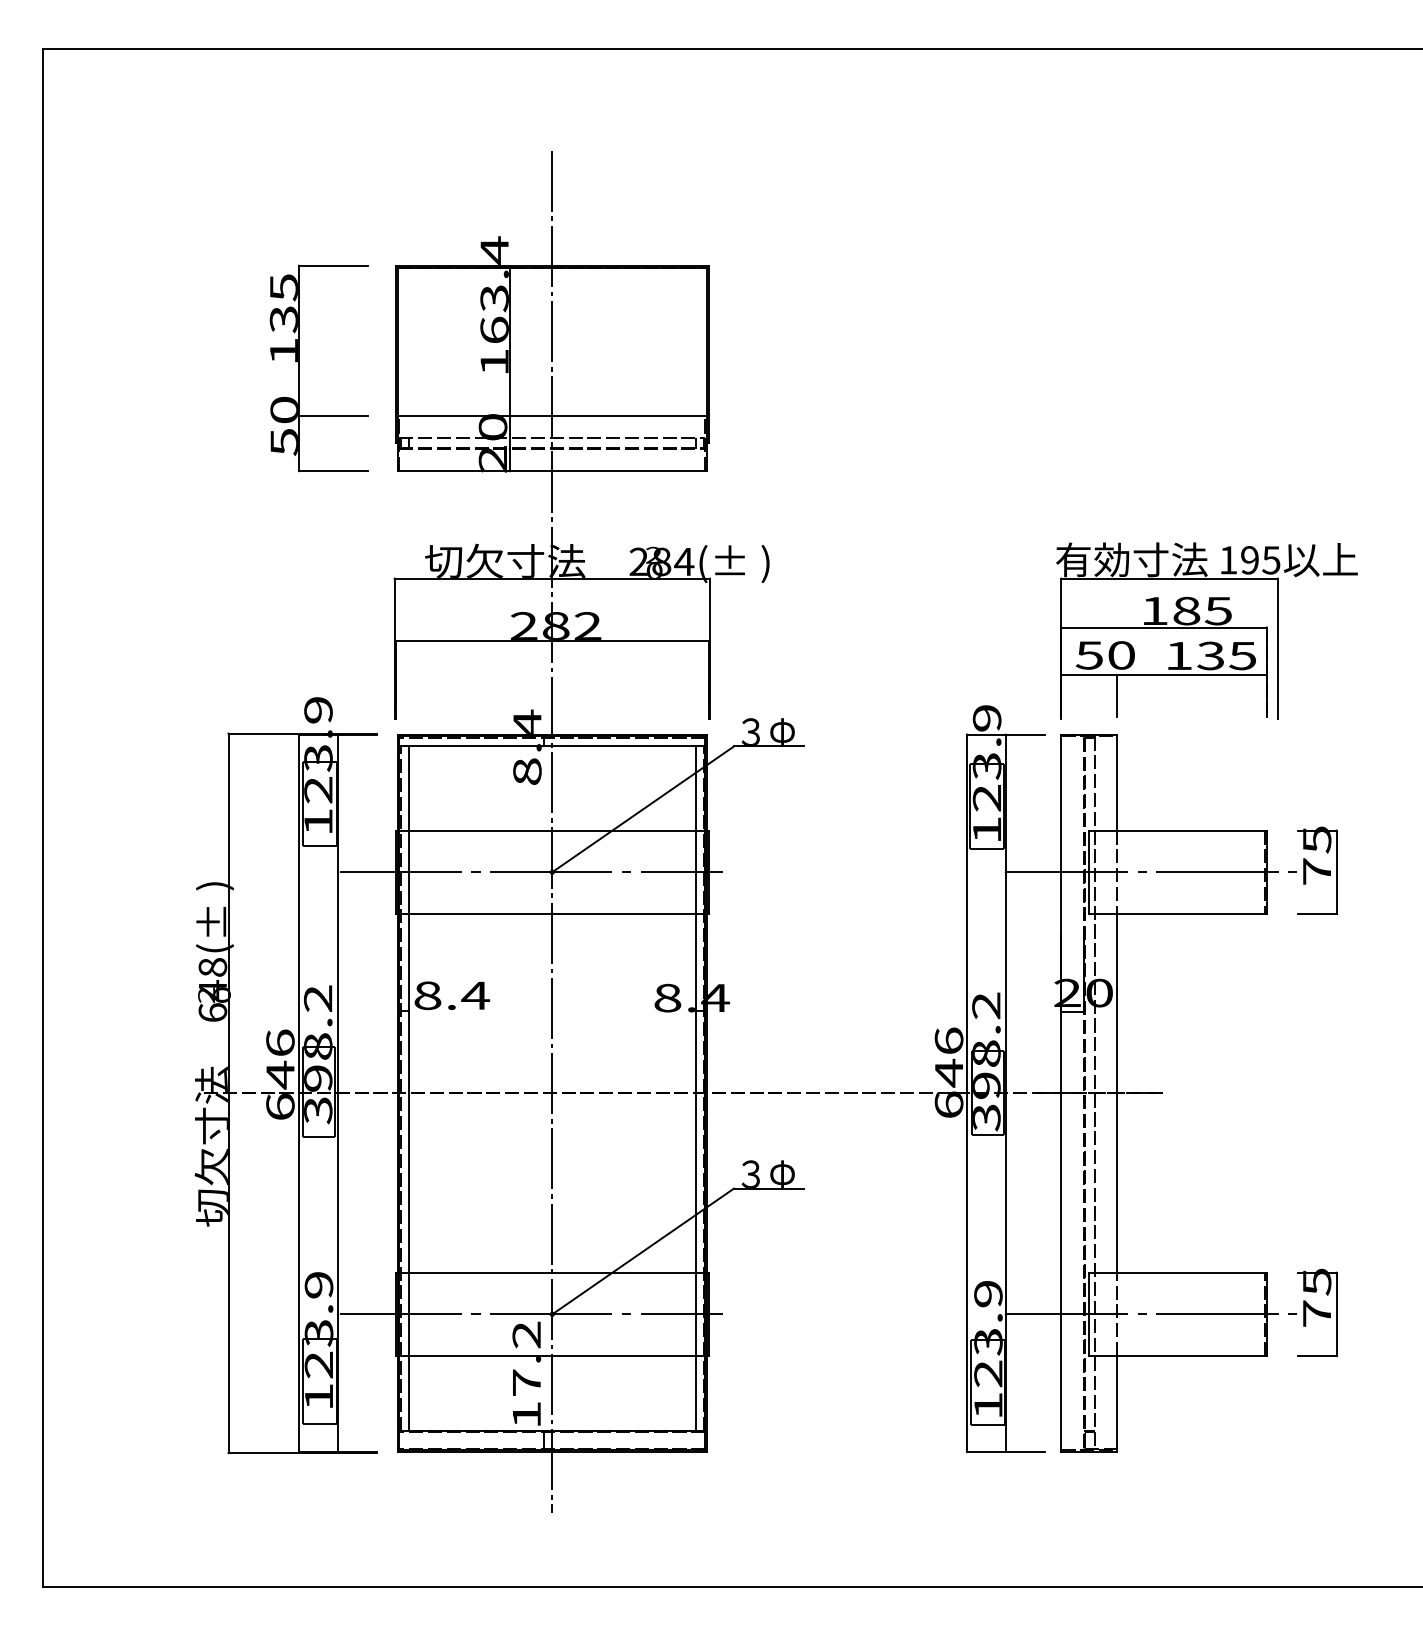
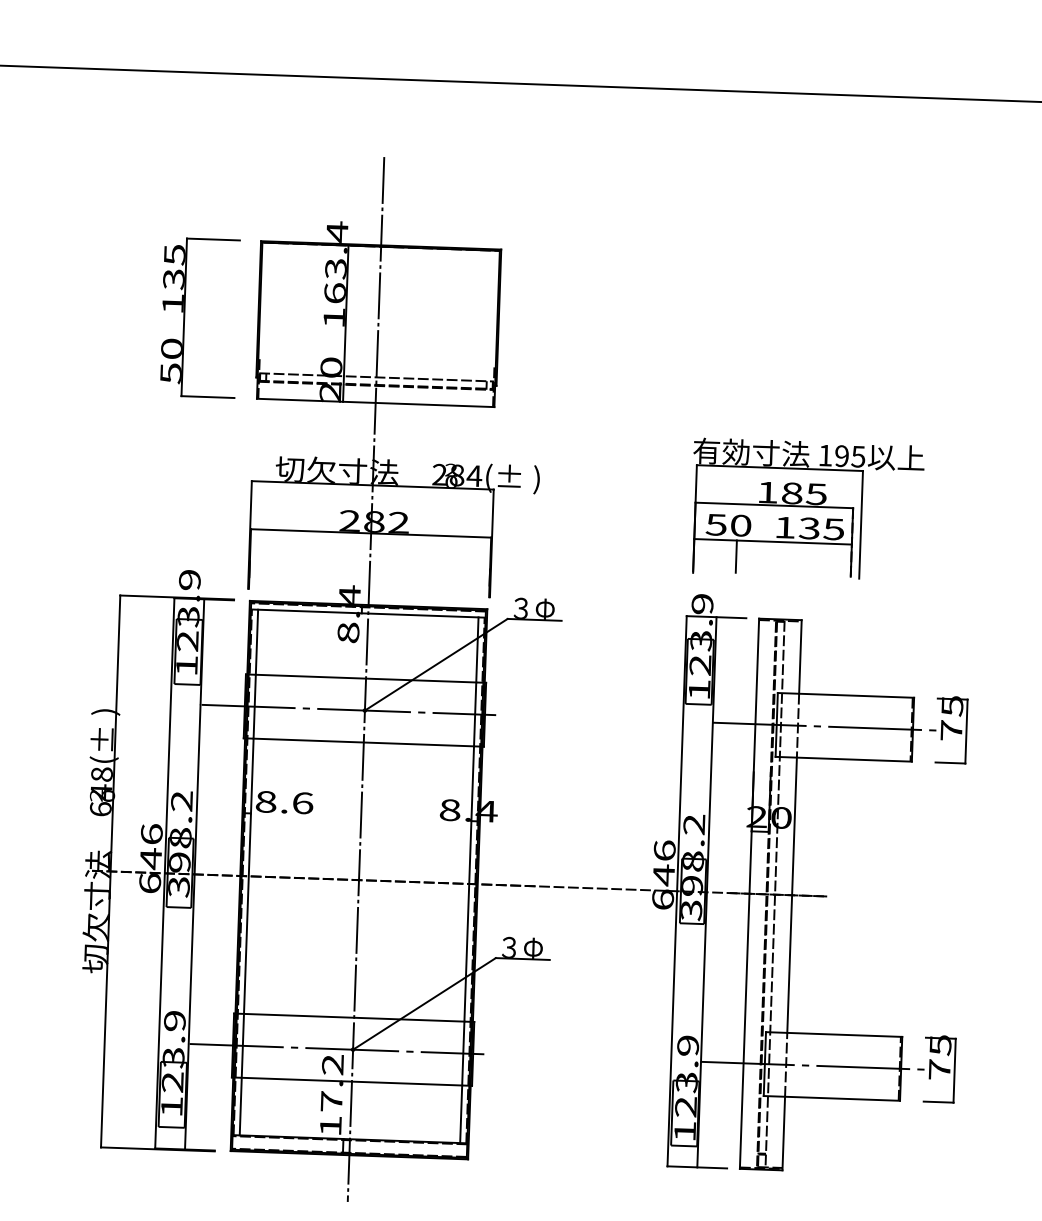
line: (333, 415) -> (209, 354), removed
line: (552, 415) -> (377, 360), removed
part: (1206, 630) -> (806, 508), moved
text: (475, 995) -> (302, 803), 8.4 -> 8.6

